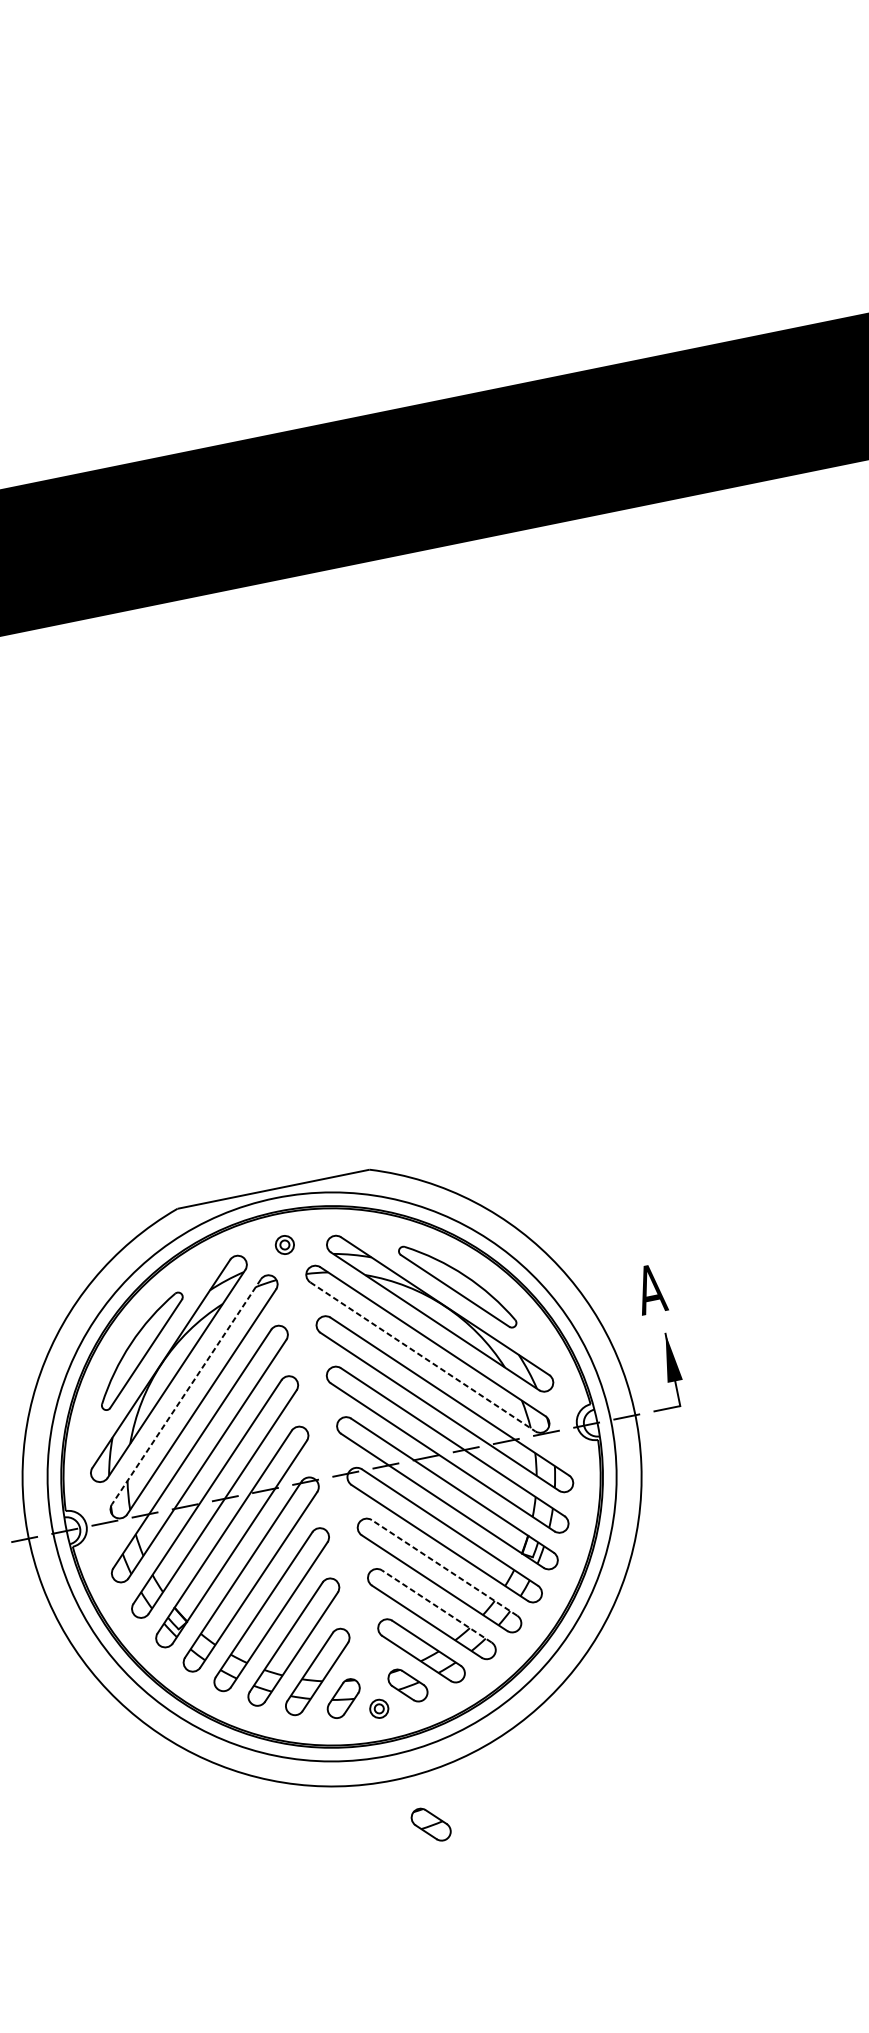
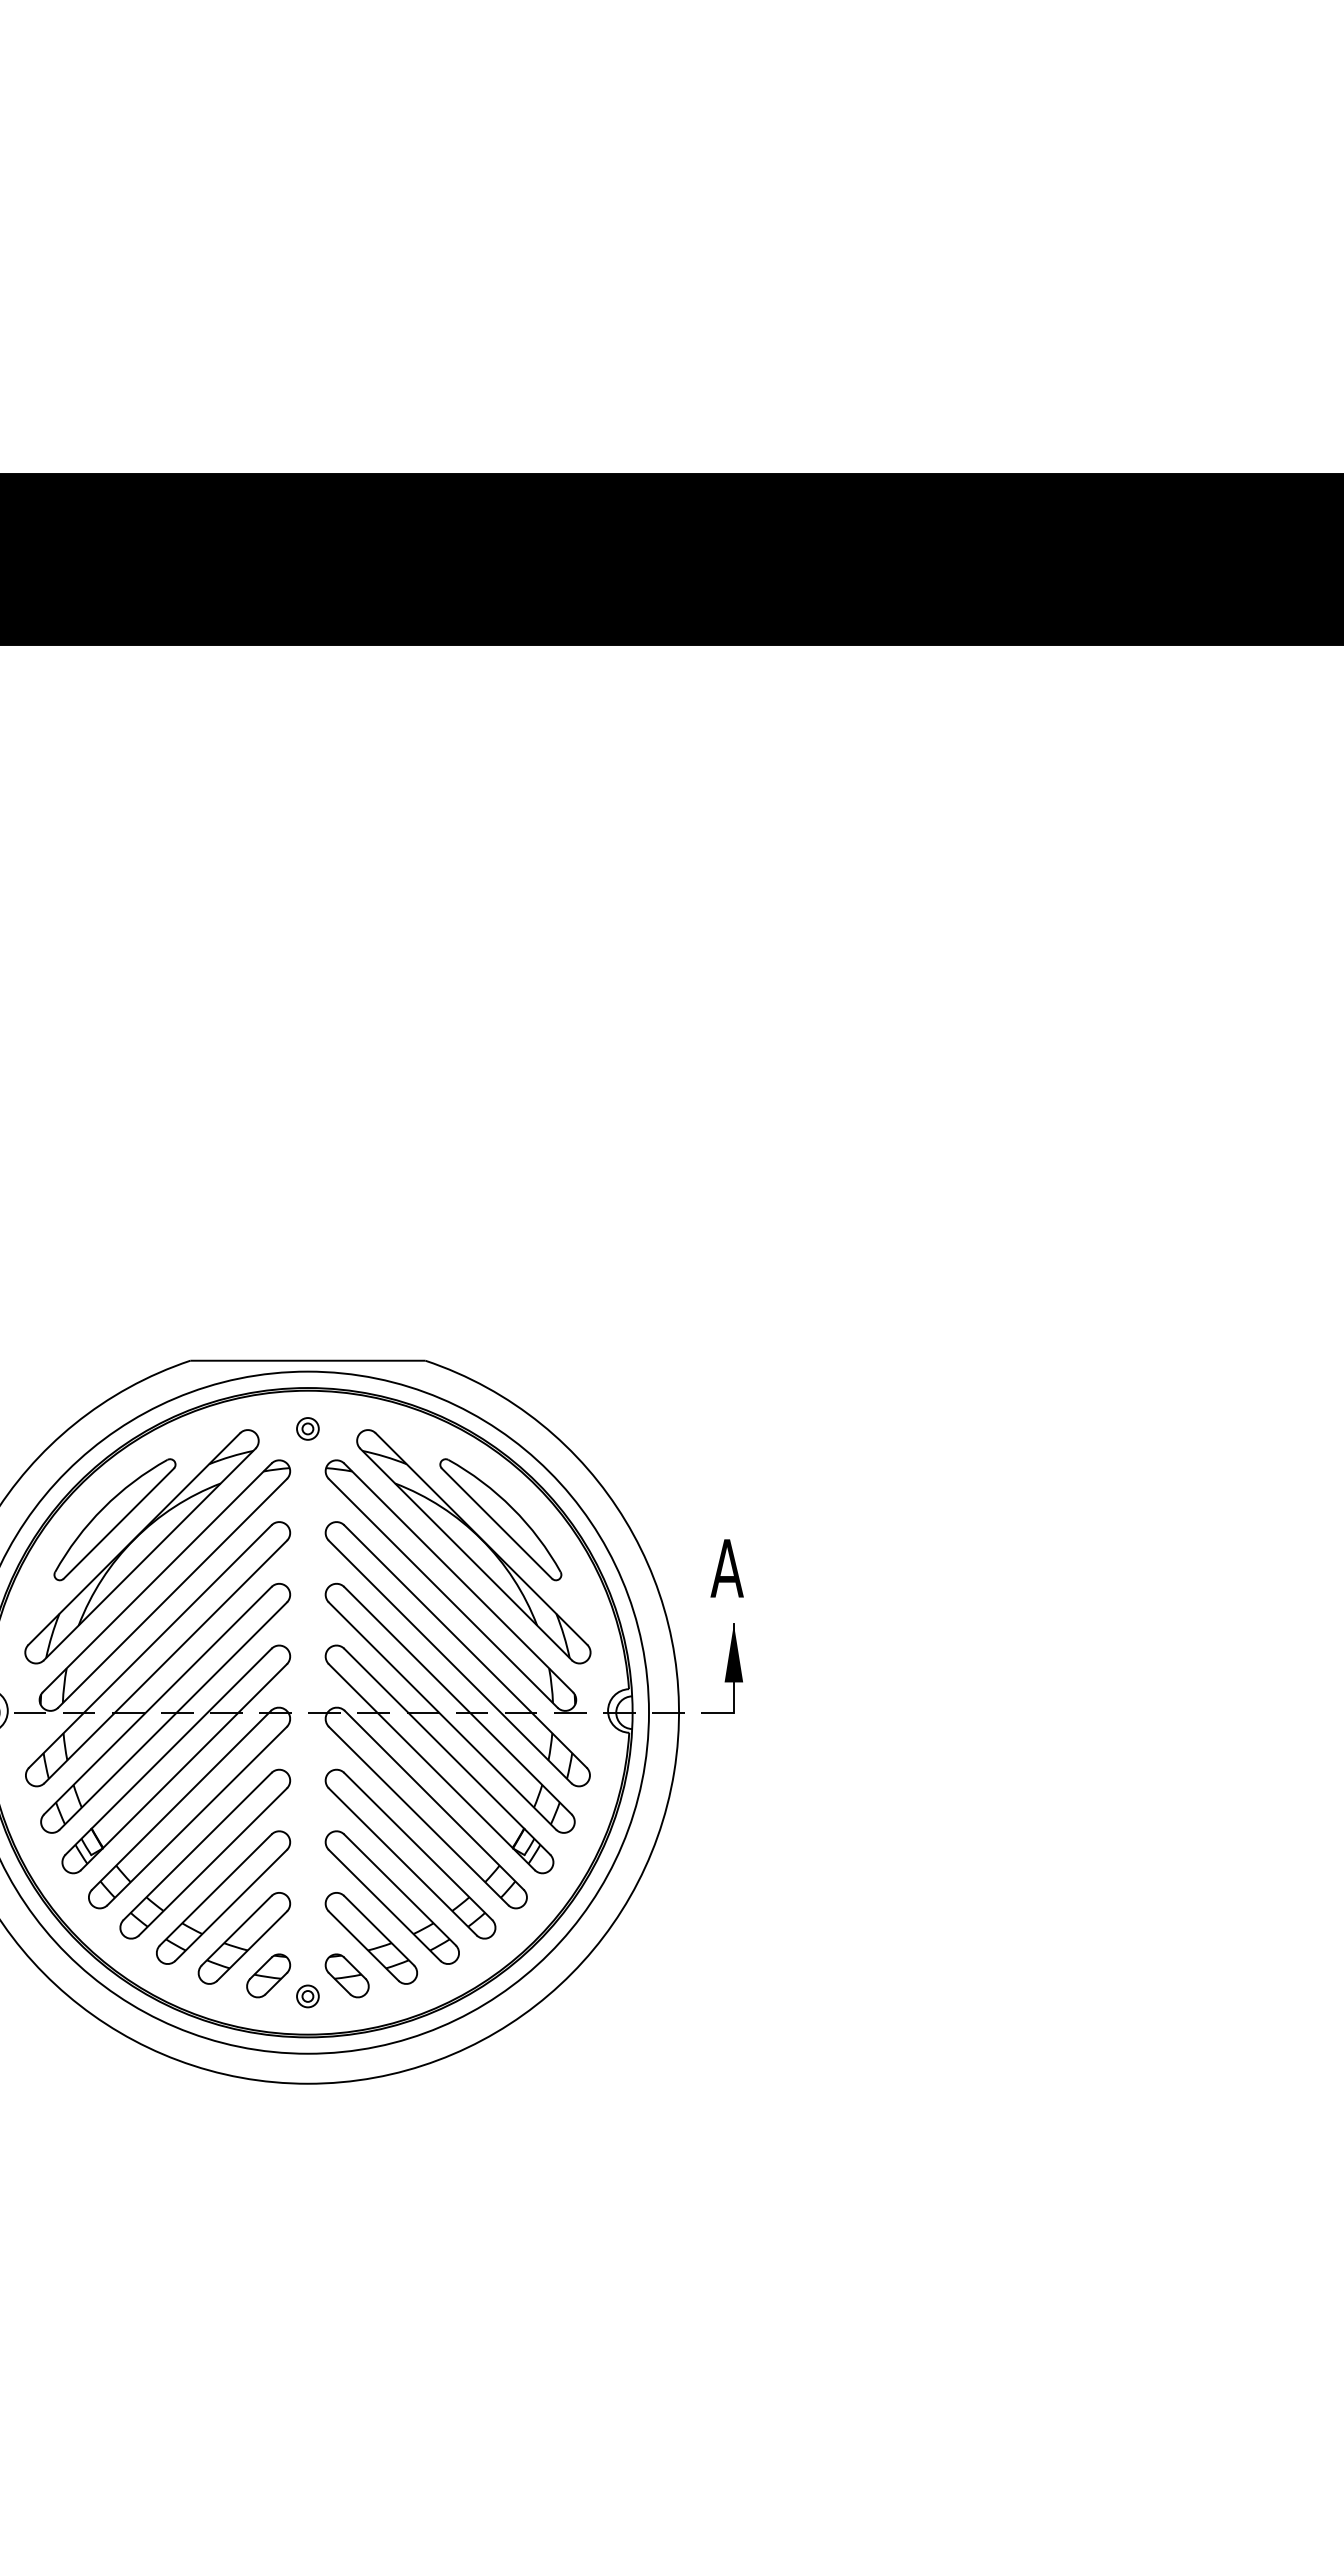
line: (423, 1356) -> (443, 1593), dashed -> solid
line: (186, 1391) -> (157, 1577), dashed -> solid
line: (443, 1568) -> (417, 1846), dashed -> solid
line: (437, 1606) -> (400, 1889), dashed -> solid
part: (430, 1824) -> (340, 2144), removed

